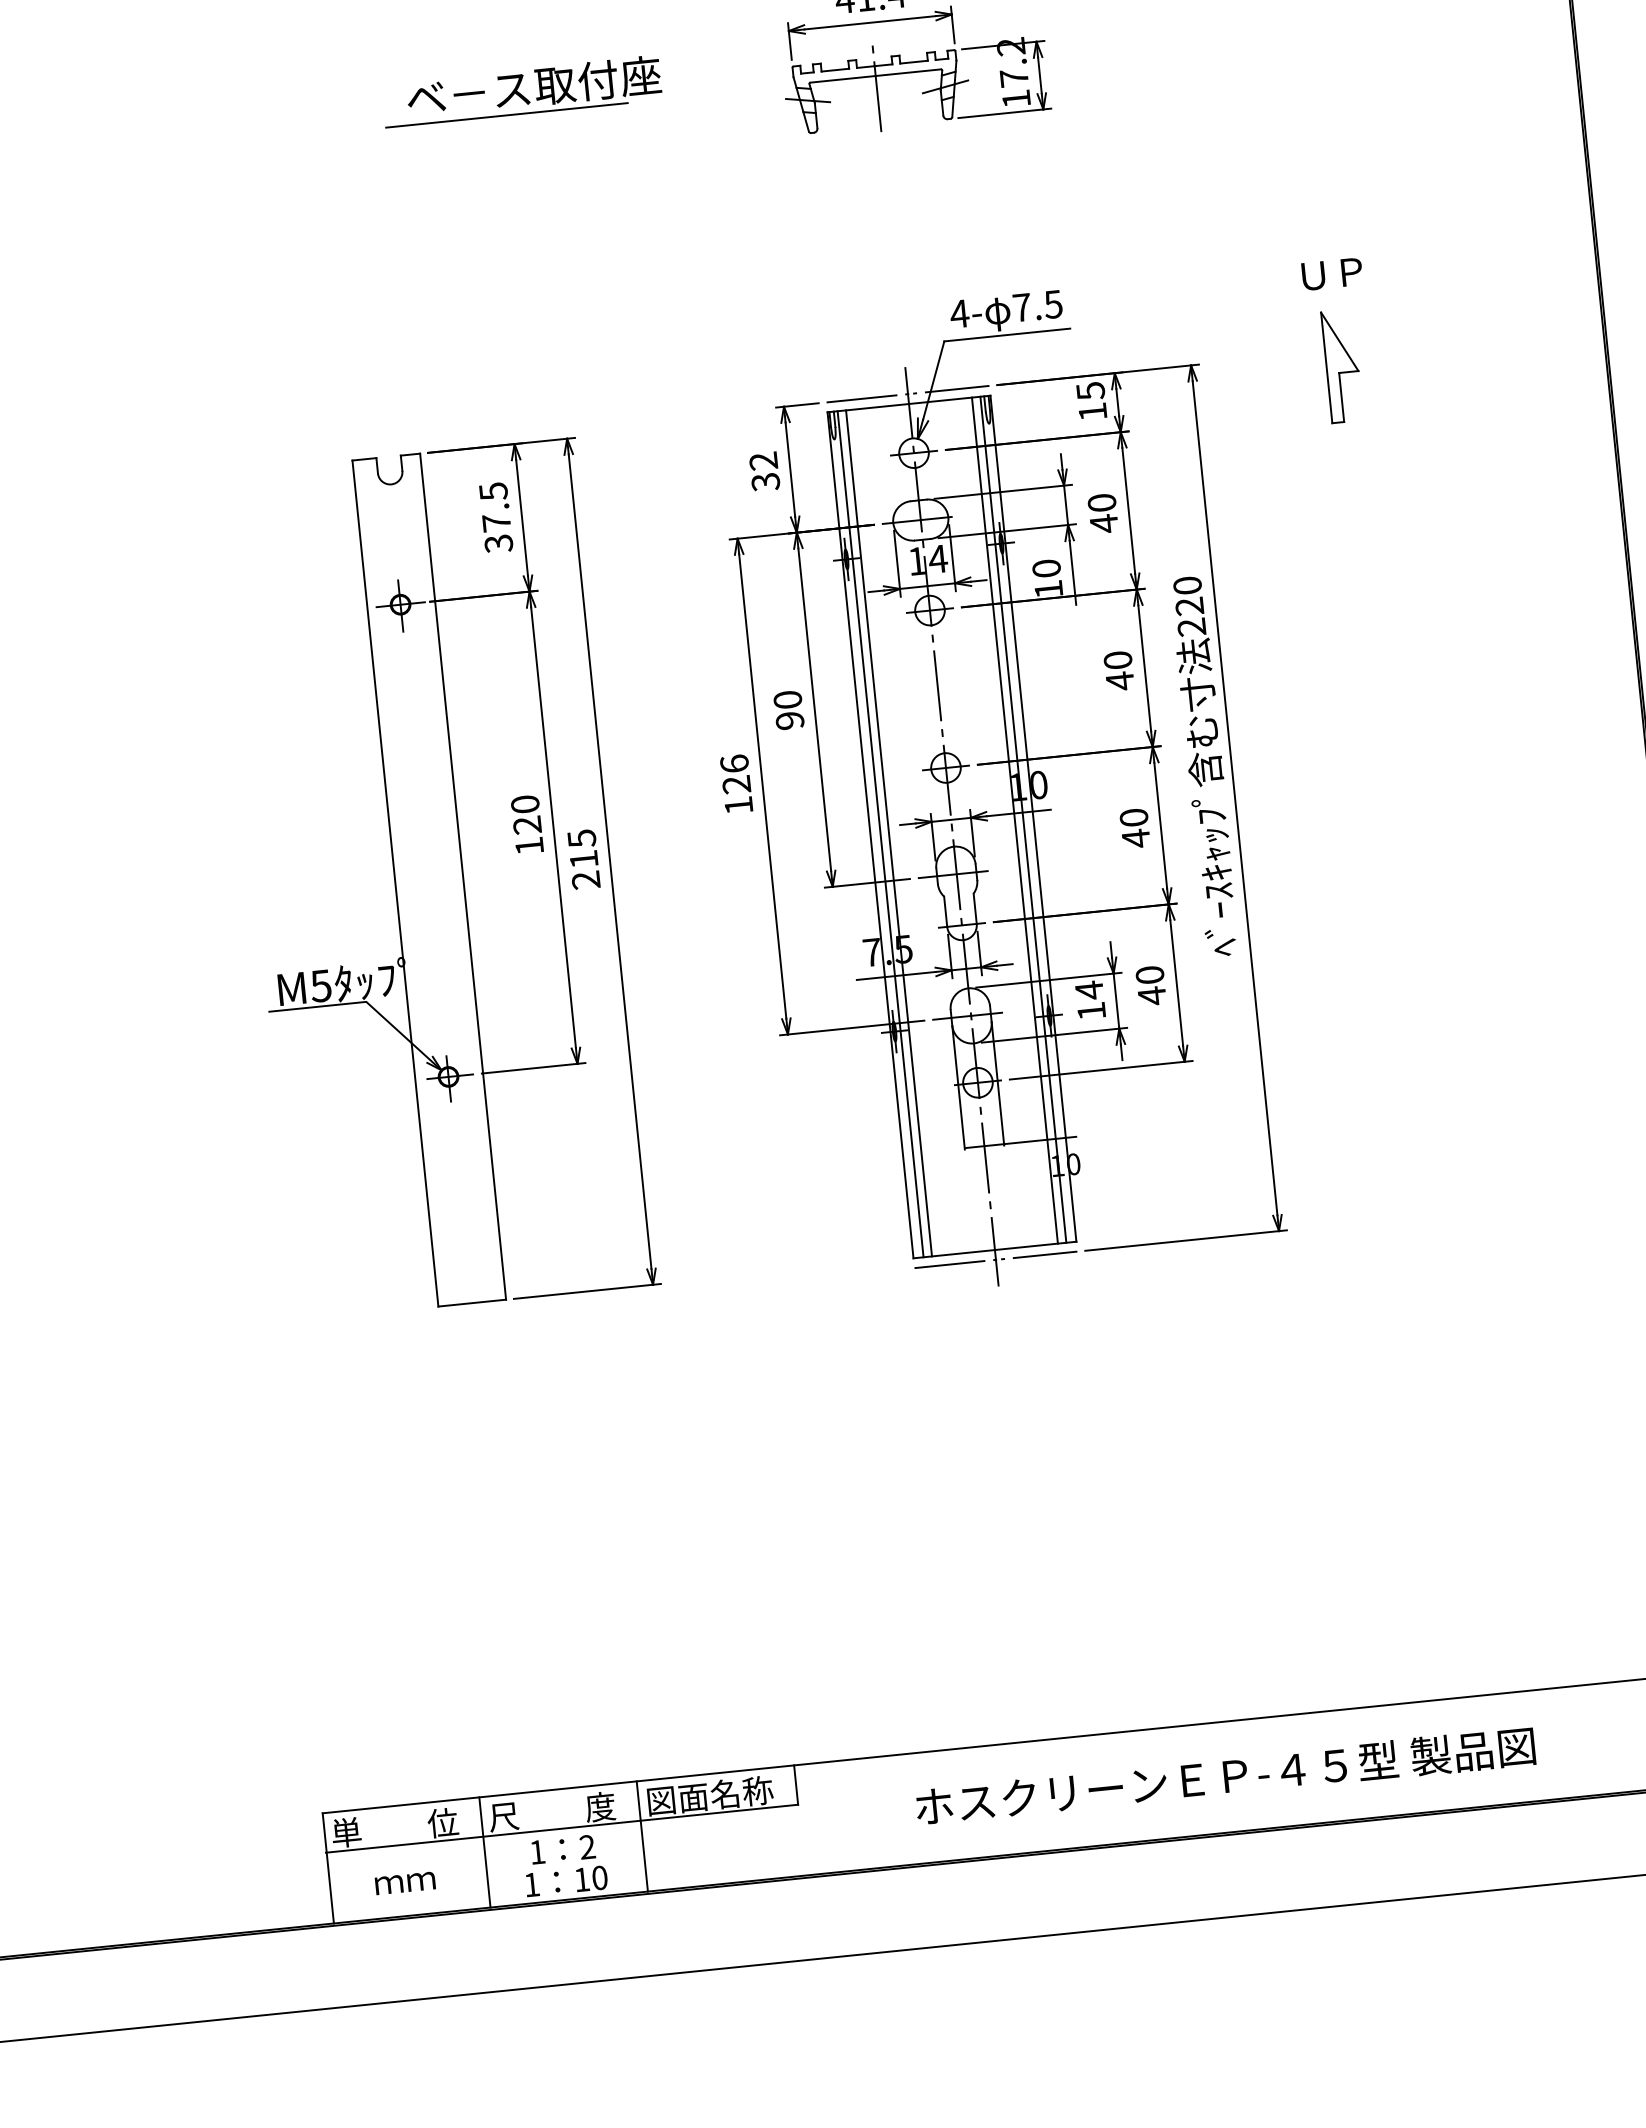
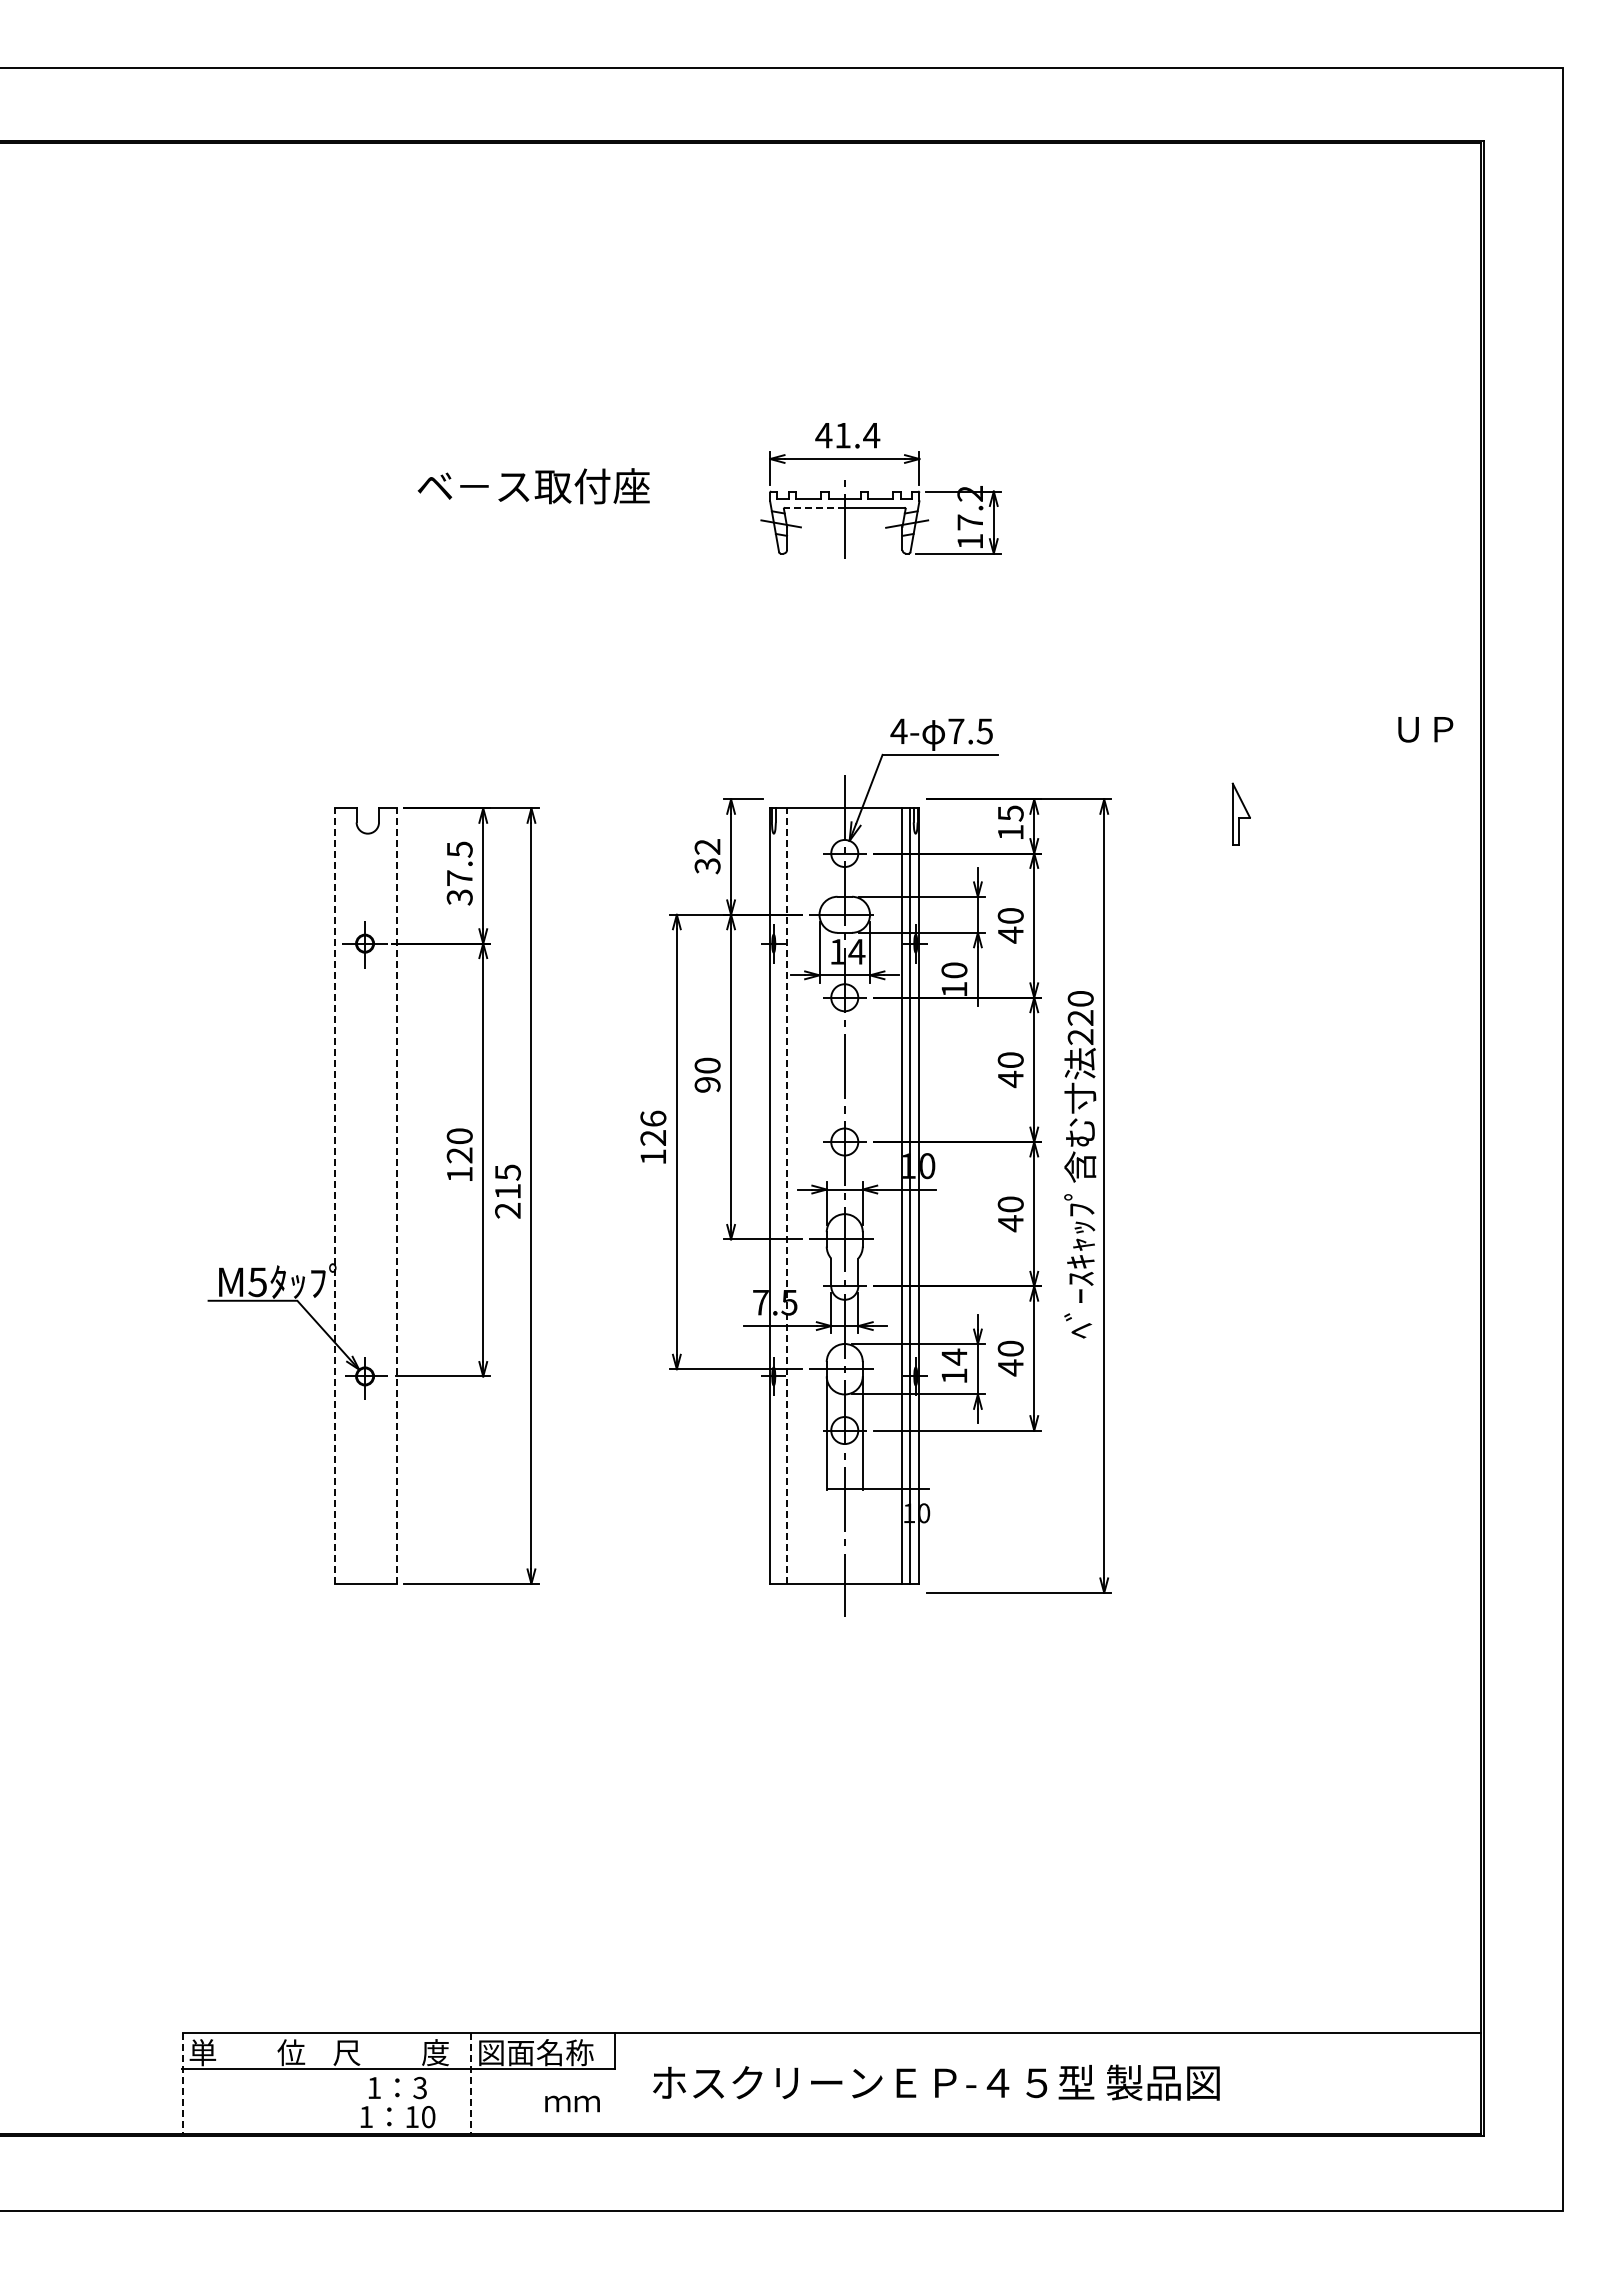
line: (842, 79) -> (814, 507), solid -> dashed
line: (506, 115) -> (506, 509), removed
text: (1332, 274) -> (1425, 729), moved
part: (1342, 365) -> (1241, 813), size x0.6
line: (907, 394) -> (844, 799), removed
line: (880, 833) -> (779, 1195), removed
line: (889, 833) -> (787, 1196), solid -> dashed
line: (462, 877) -> (396, 1196), solid -> dashed
line: (395, 883) -> (334, 1196), solid -> dashed
line: (995, 1259) -> (844, 1592), removed
text: (1225, 1776) -> (936, 2082), moved
line: (641, 1836) -> (470, 2083), solid -> dashed
text: (586, 1847) -> (419, 2088), 2 -> 3
line: (484, 1851) -> (326, 2082), removed
line: (328, 1868) -> (183, 2083), solid -> dashed
text: (405, 1882) -> (572, 2103), moved

